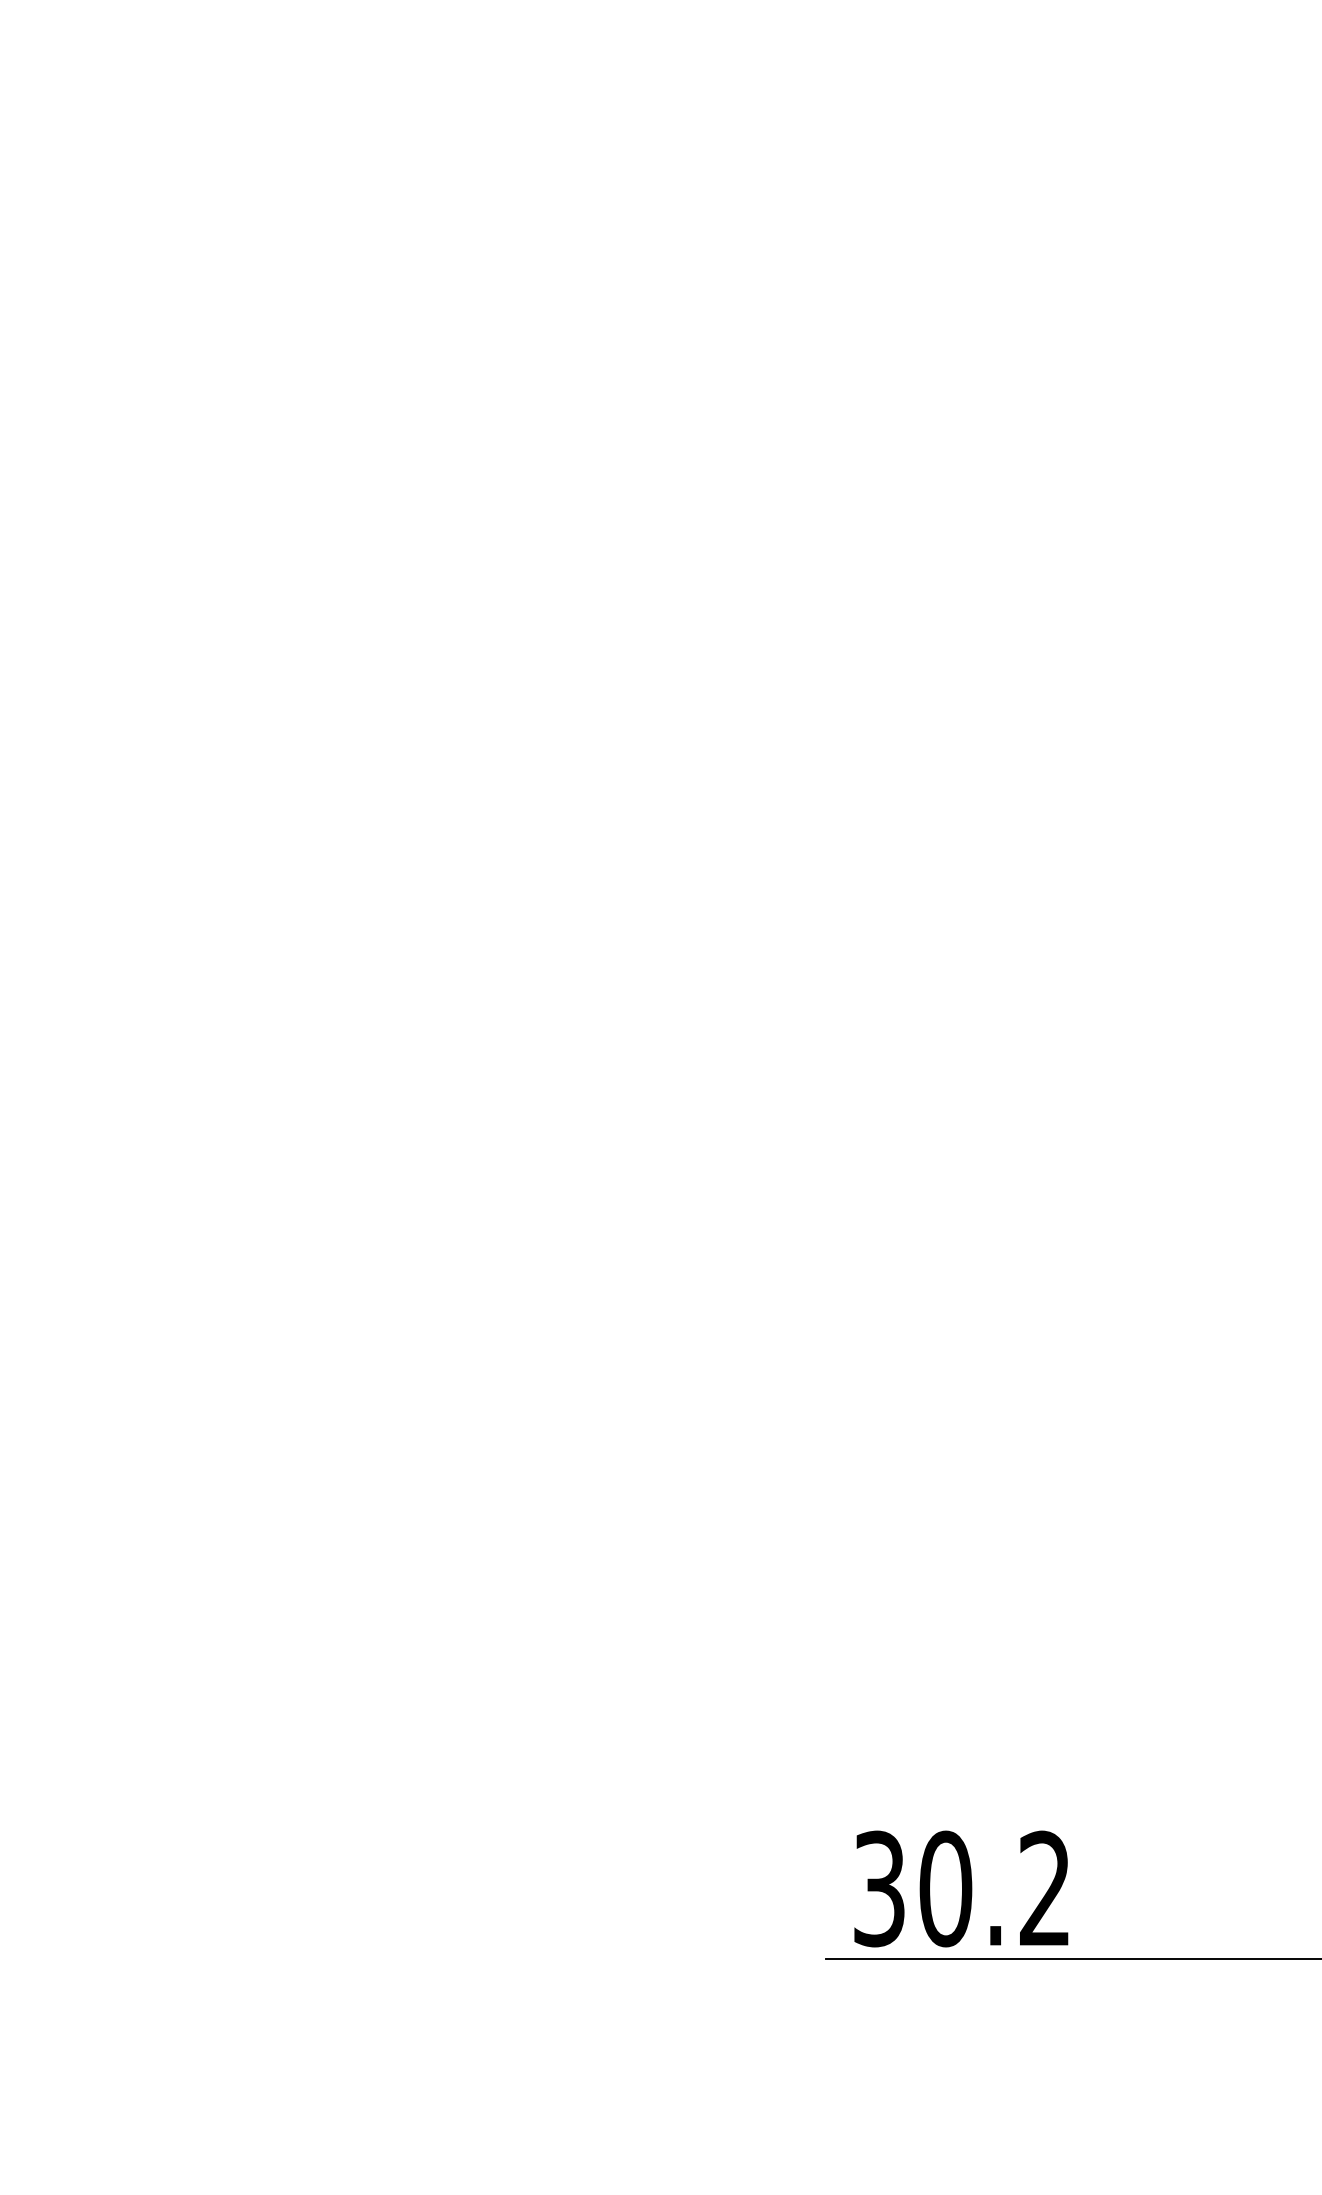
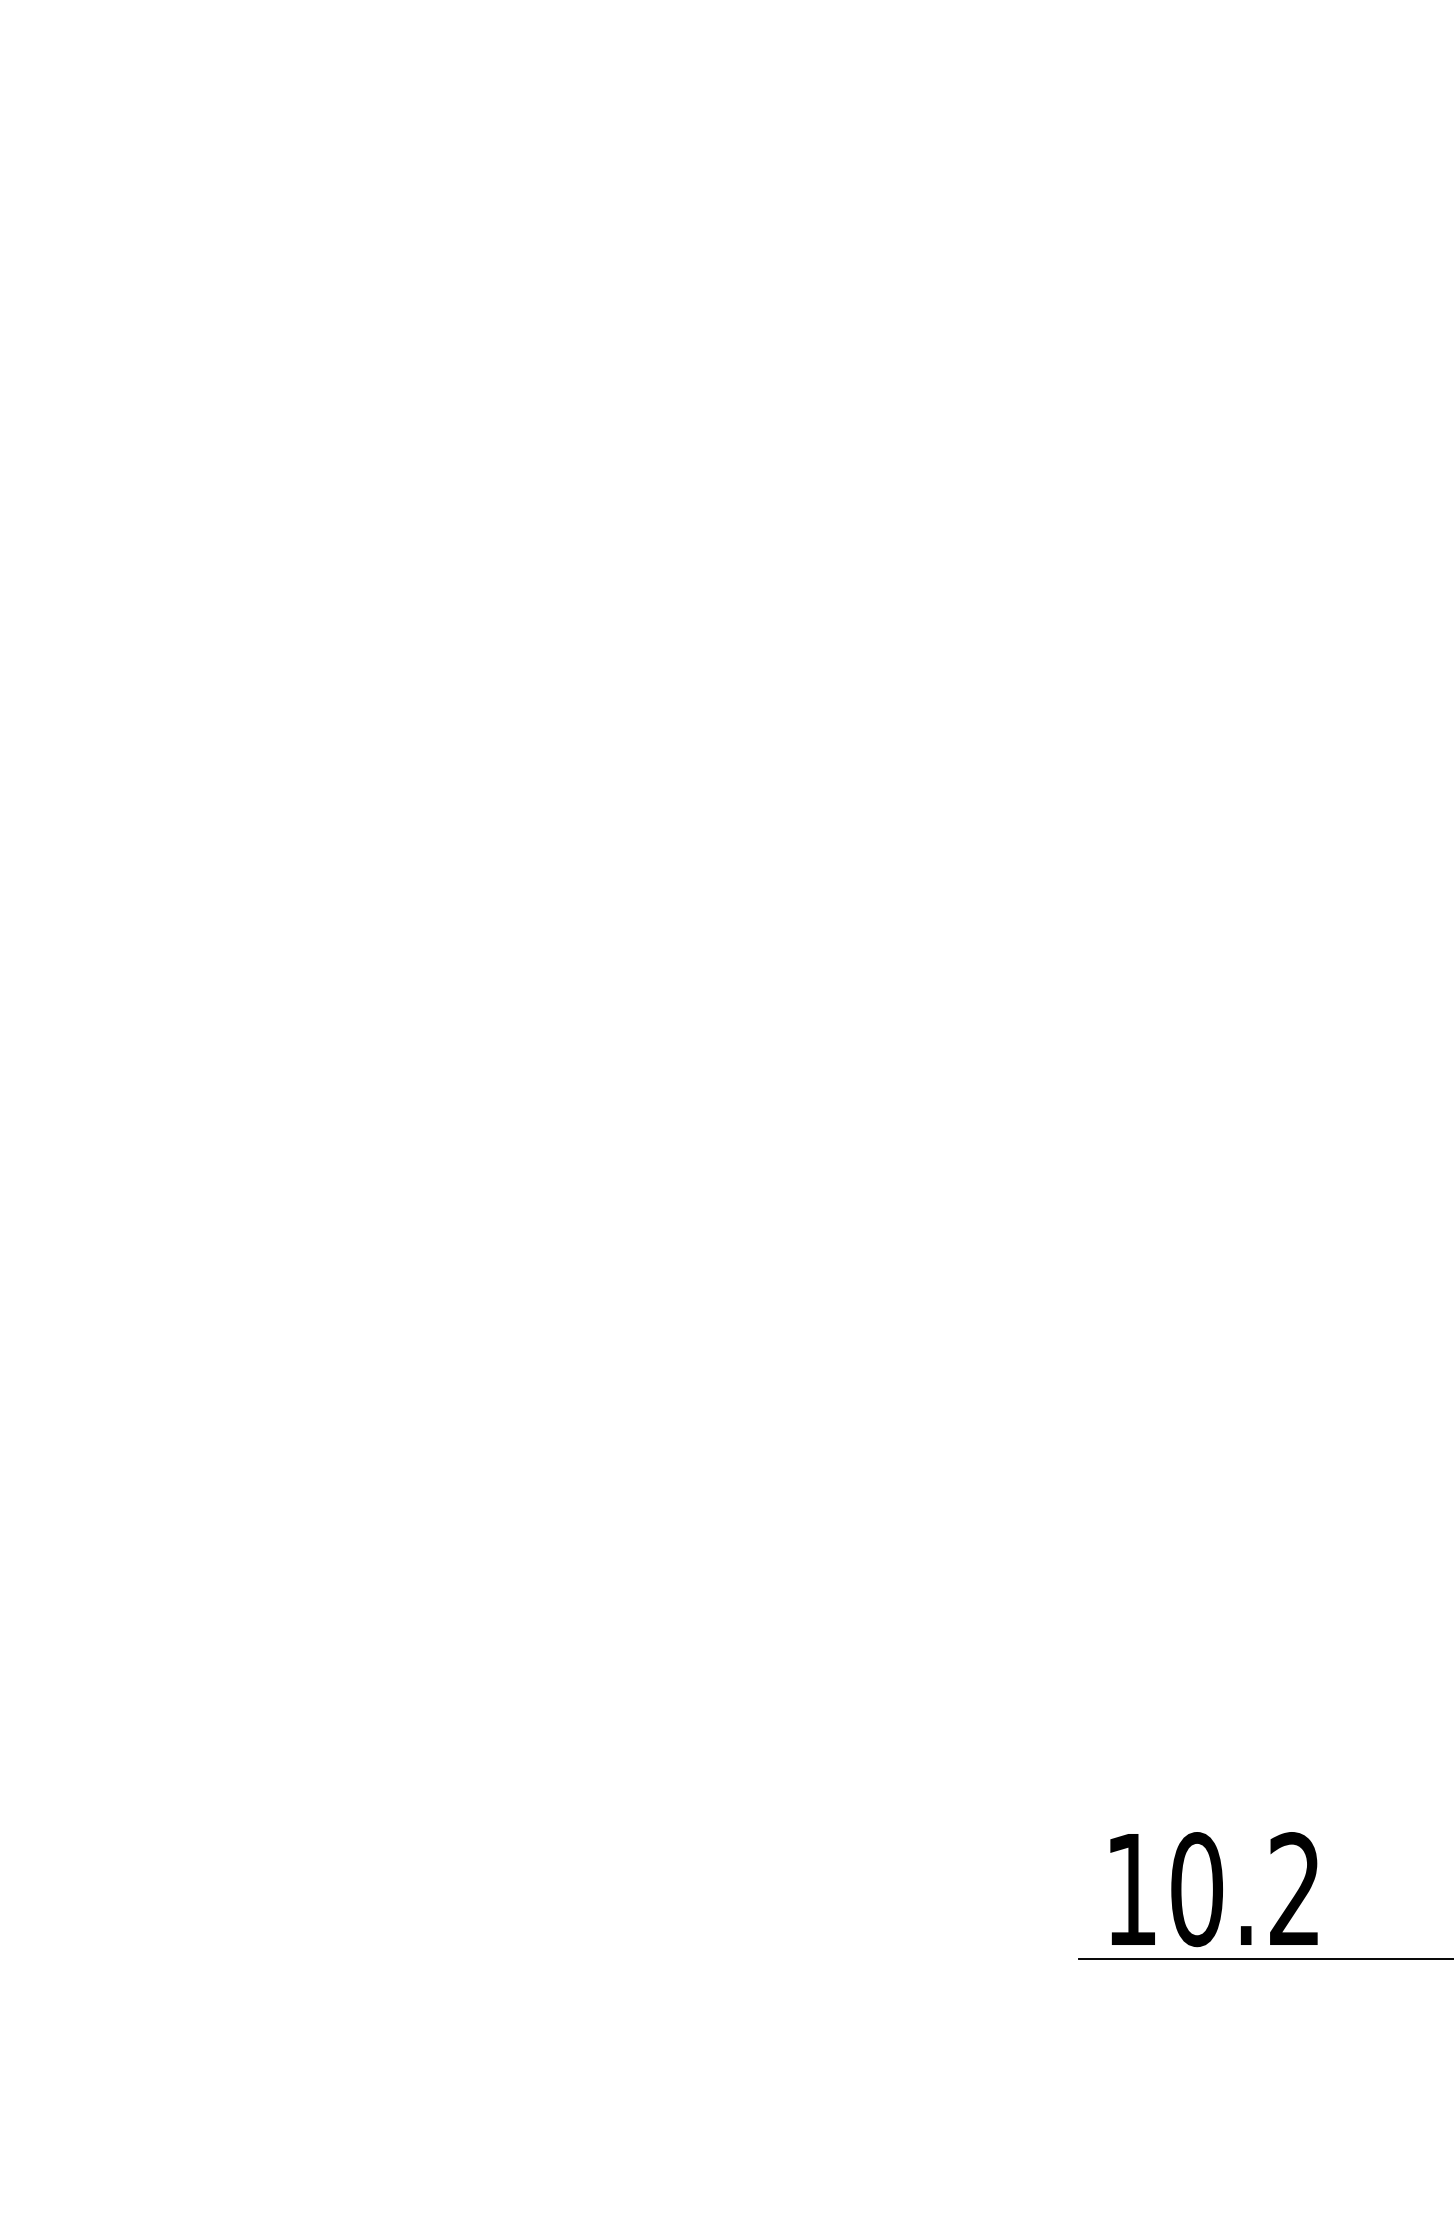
text: (879, 1888) -> (1131, 1889), 30.2 -> 10.2

